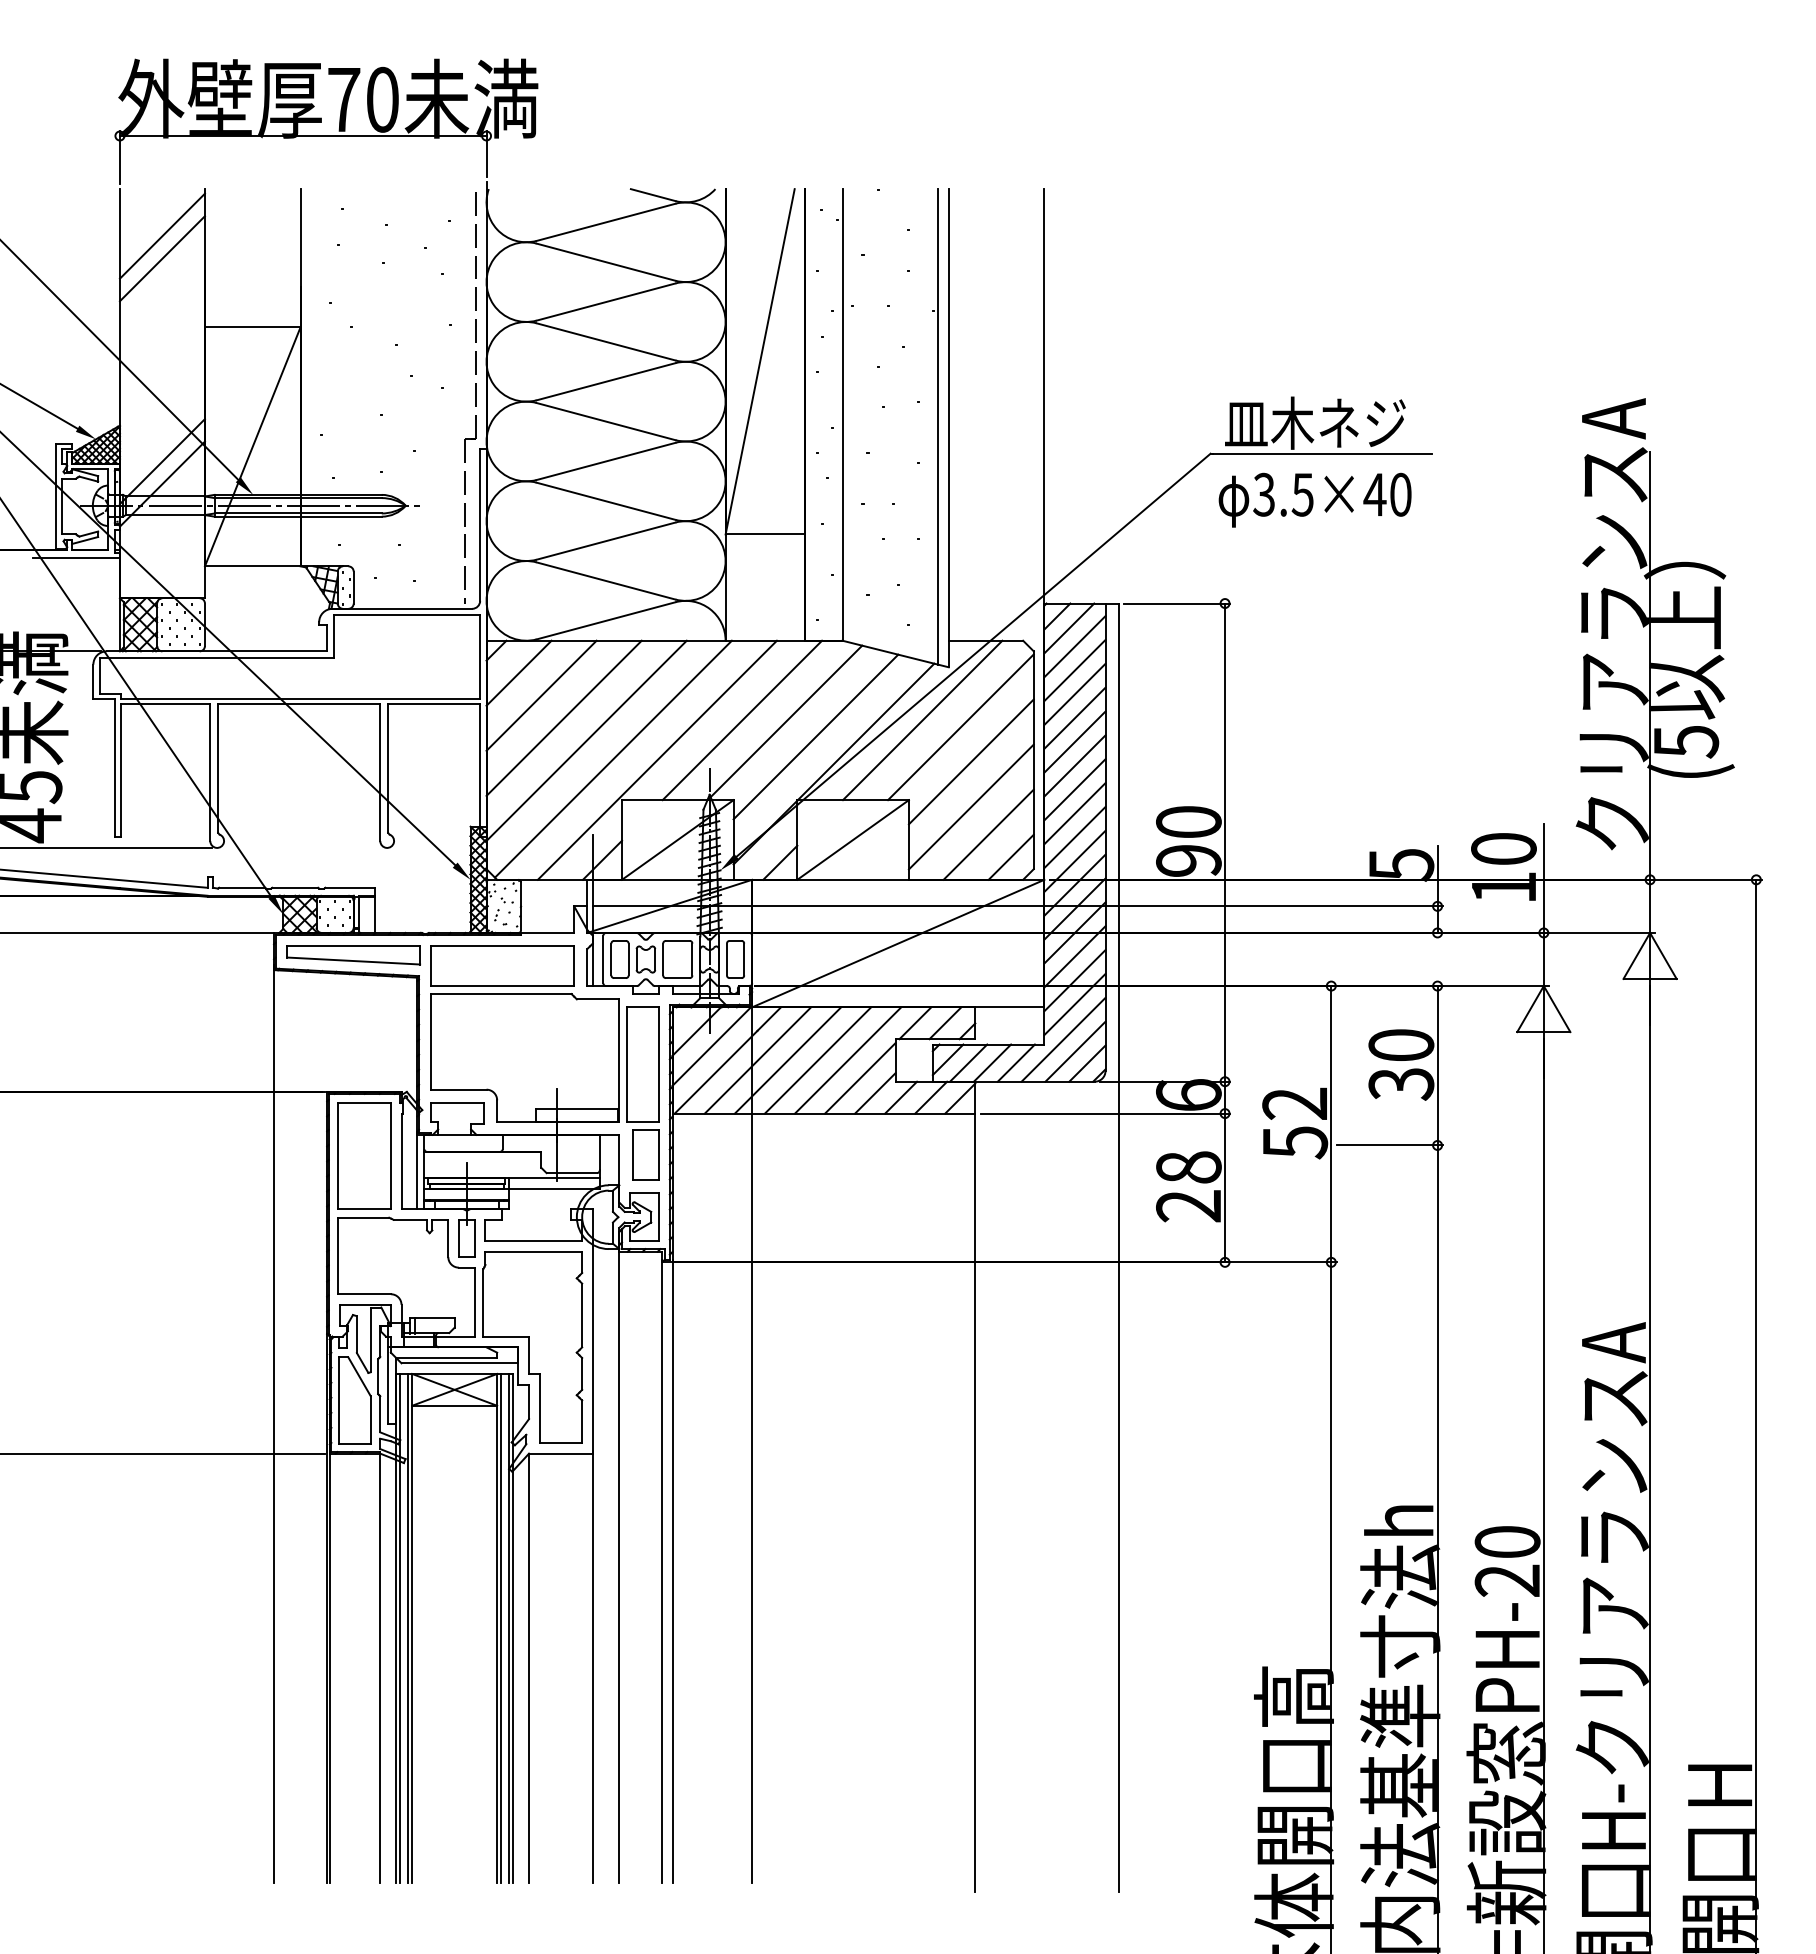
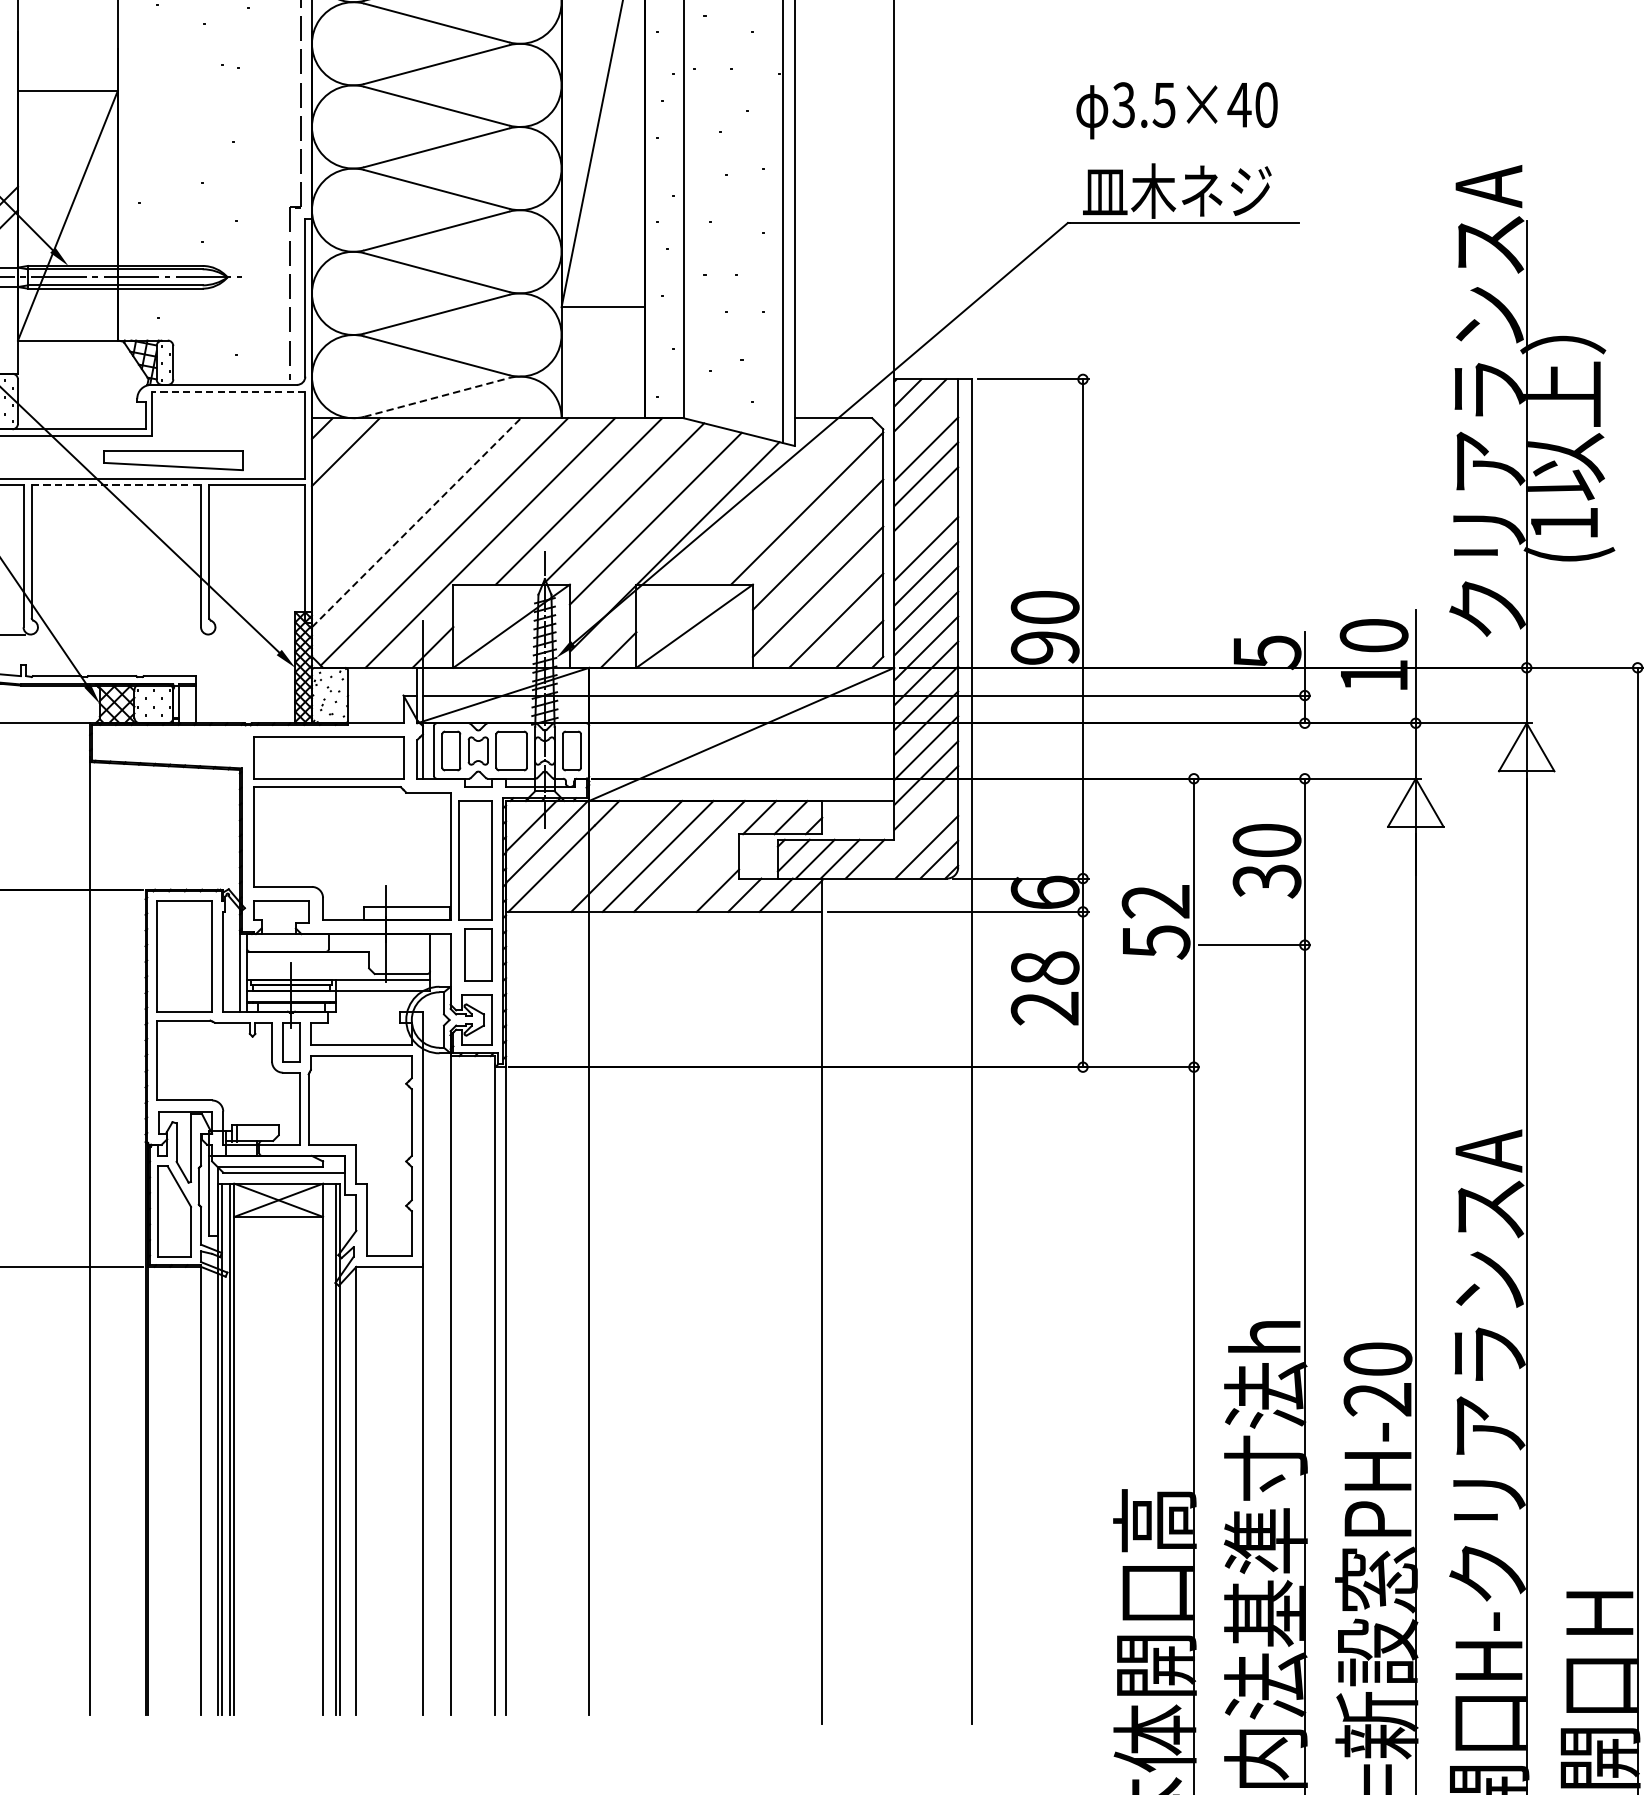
text: (1314, 499) -> (1176, 109), moved
line: (406, 615) -> (228, 391), solid -> dashed
line: (606, 620) -> (437, 397), solid -> dashed
line: (1074, 646) -> (925, 424), removed
line: (541, 695) -> (369, 475), removed
line: (299, 704) -> (116, 484), solid -> dashed
line: (563, 717) -> (392, 498), removed
line: (922, 720) -> (767, 501), removed
line: (586, 740) -> (416, 522), solid -> dashed
line: (1074, 741) -> (925, 523), removed
text: (1686, 742) -> (1564, 524), (5 -> (1
part: (353, 955) -> (173, 460), moved
line: (1063, 1039) -> (914, 834), removed
line: (757, 1060) -> (594, 856), removed
line: (860, 1078) -> (702, 875), removed
line: (500, 1627) -> (326, 1448), removed

